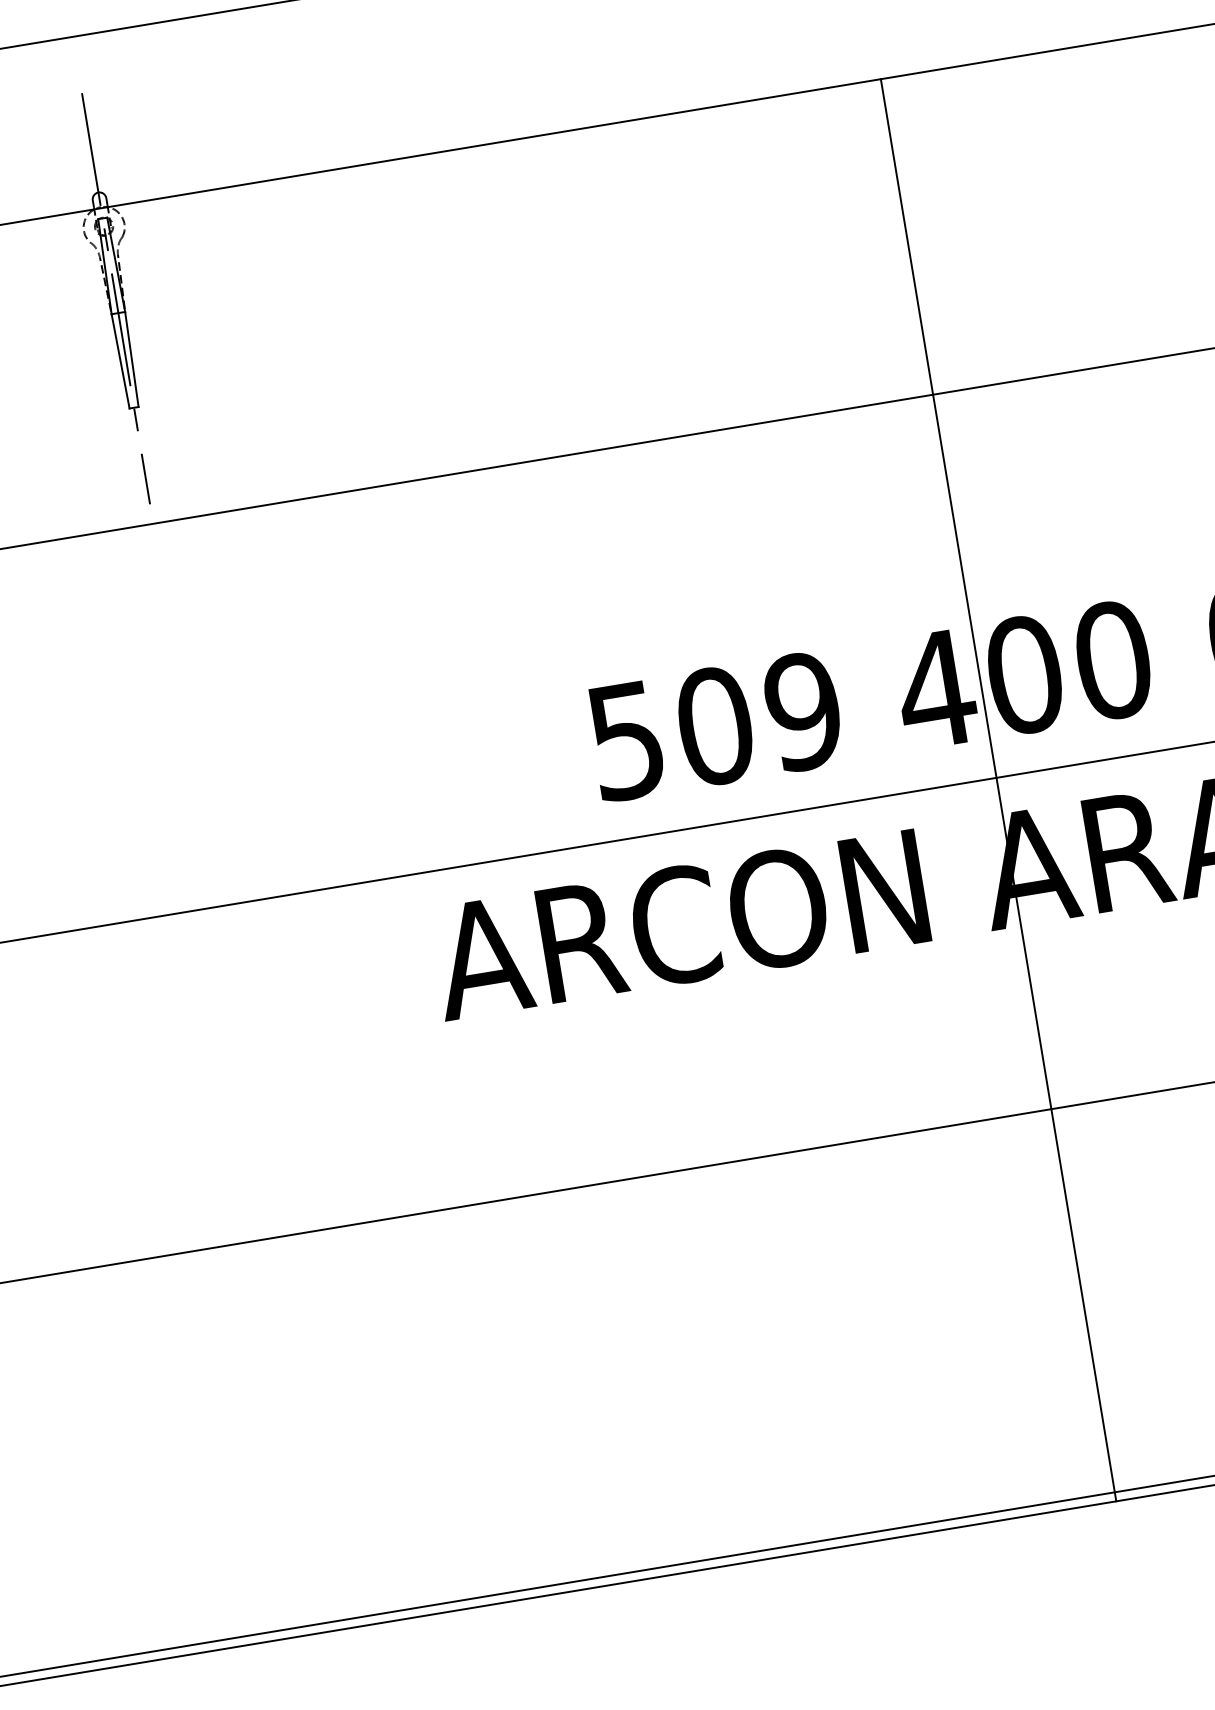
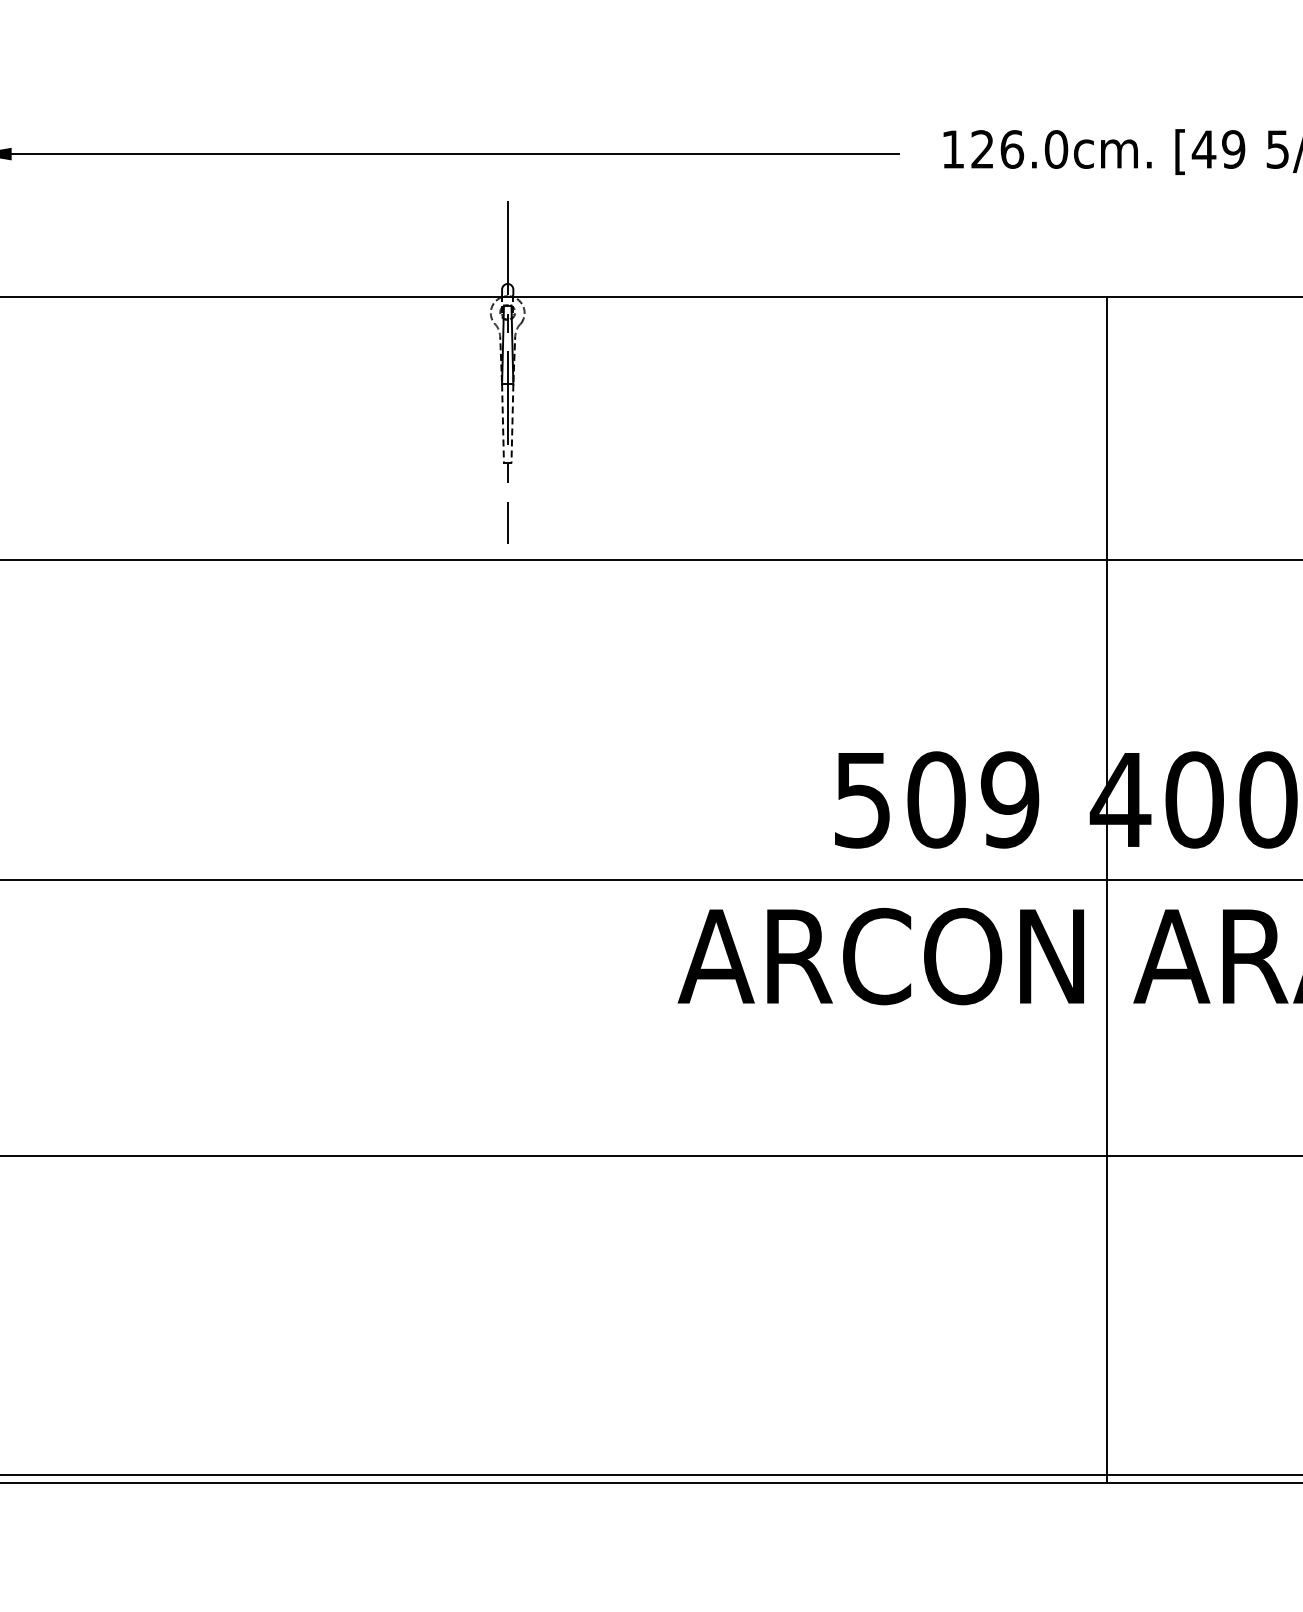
line: (132, 360) -> (512, 424), solid -> dashed
line: (121, 361) -> (503, 424), solid -> dashed
line: (998, 789) -> (1106, 889), moved

